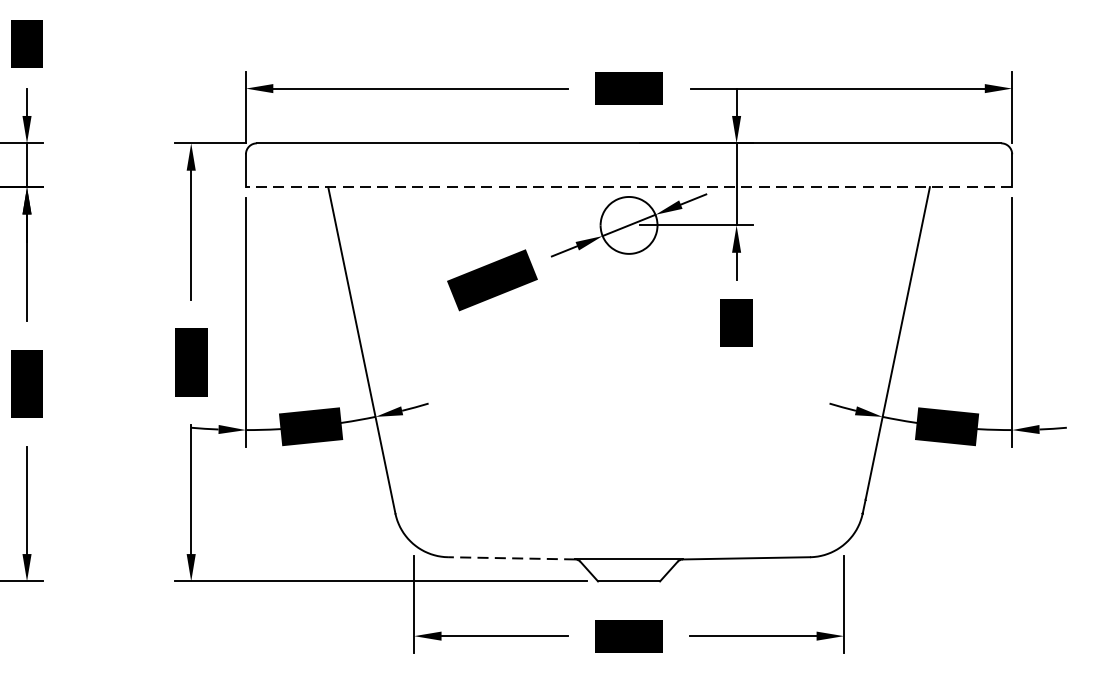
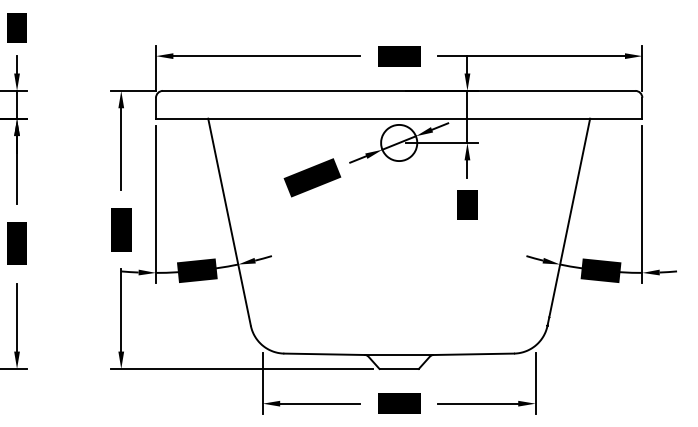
line: (627, 186) -> (398, 118), dashed -> solid
line: (511, 558) -> (324, 354), dashed -> solid

